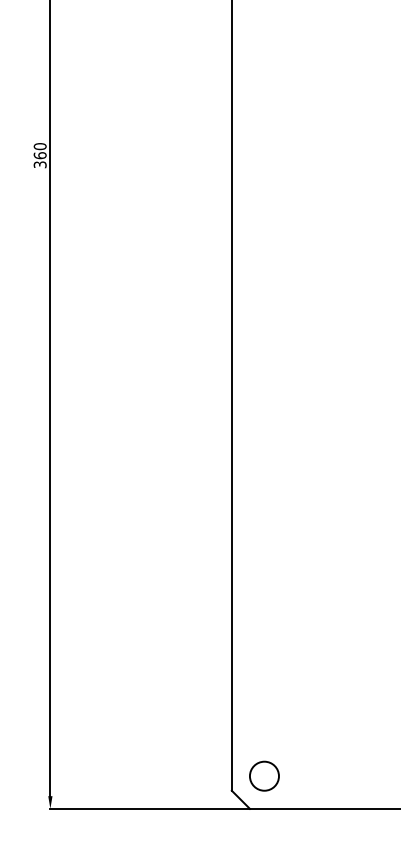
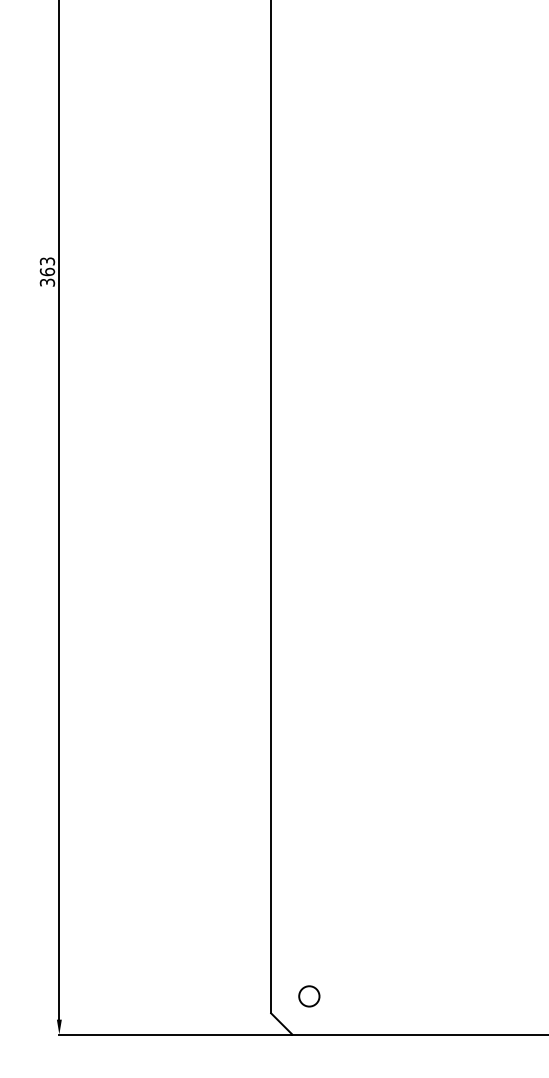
text: (40, 146) -> (47, 261), 360 -> 363
circle: (264, 776) -> (309, 996), size x0.6

